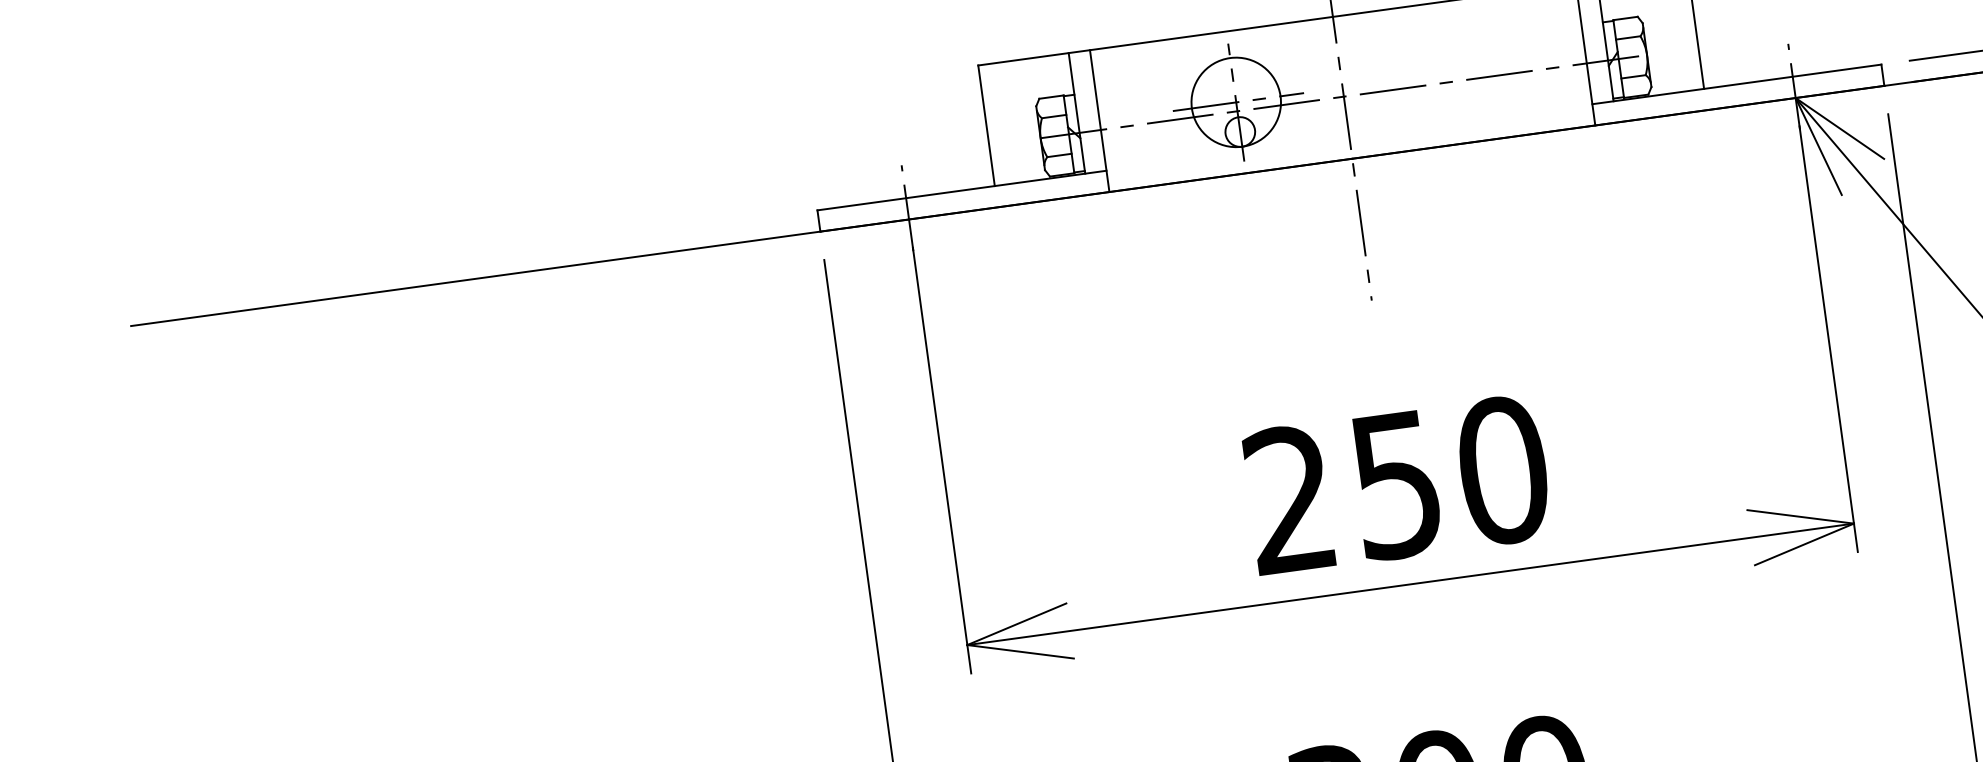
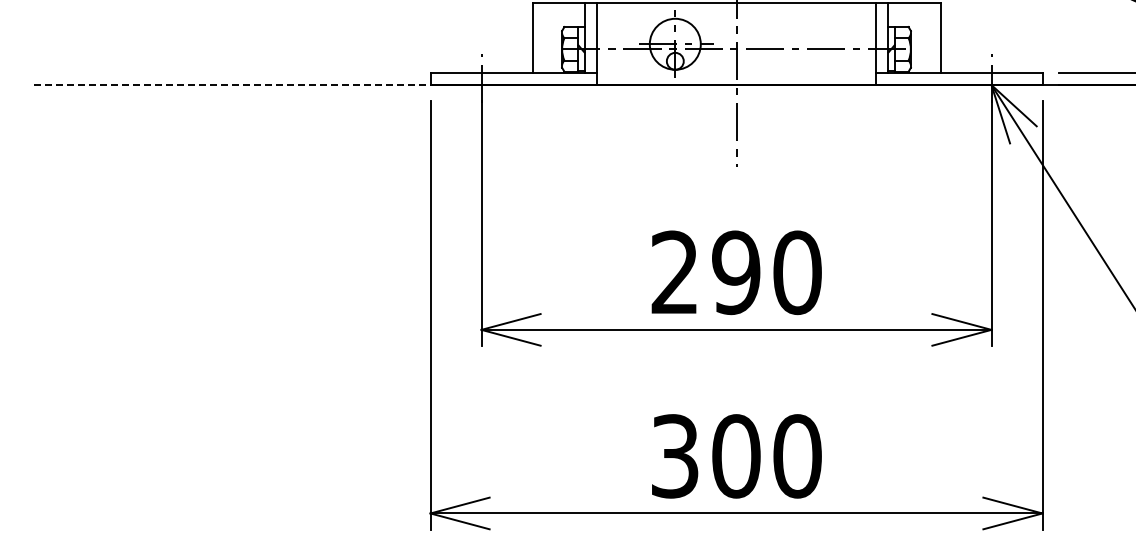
line: (476, 279) -> (232, 85), solid -> dashed
text: (1396, 484) -> (736, 272), 250 -> 290

